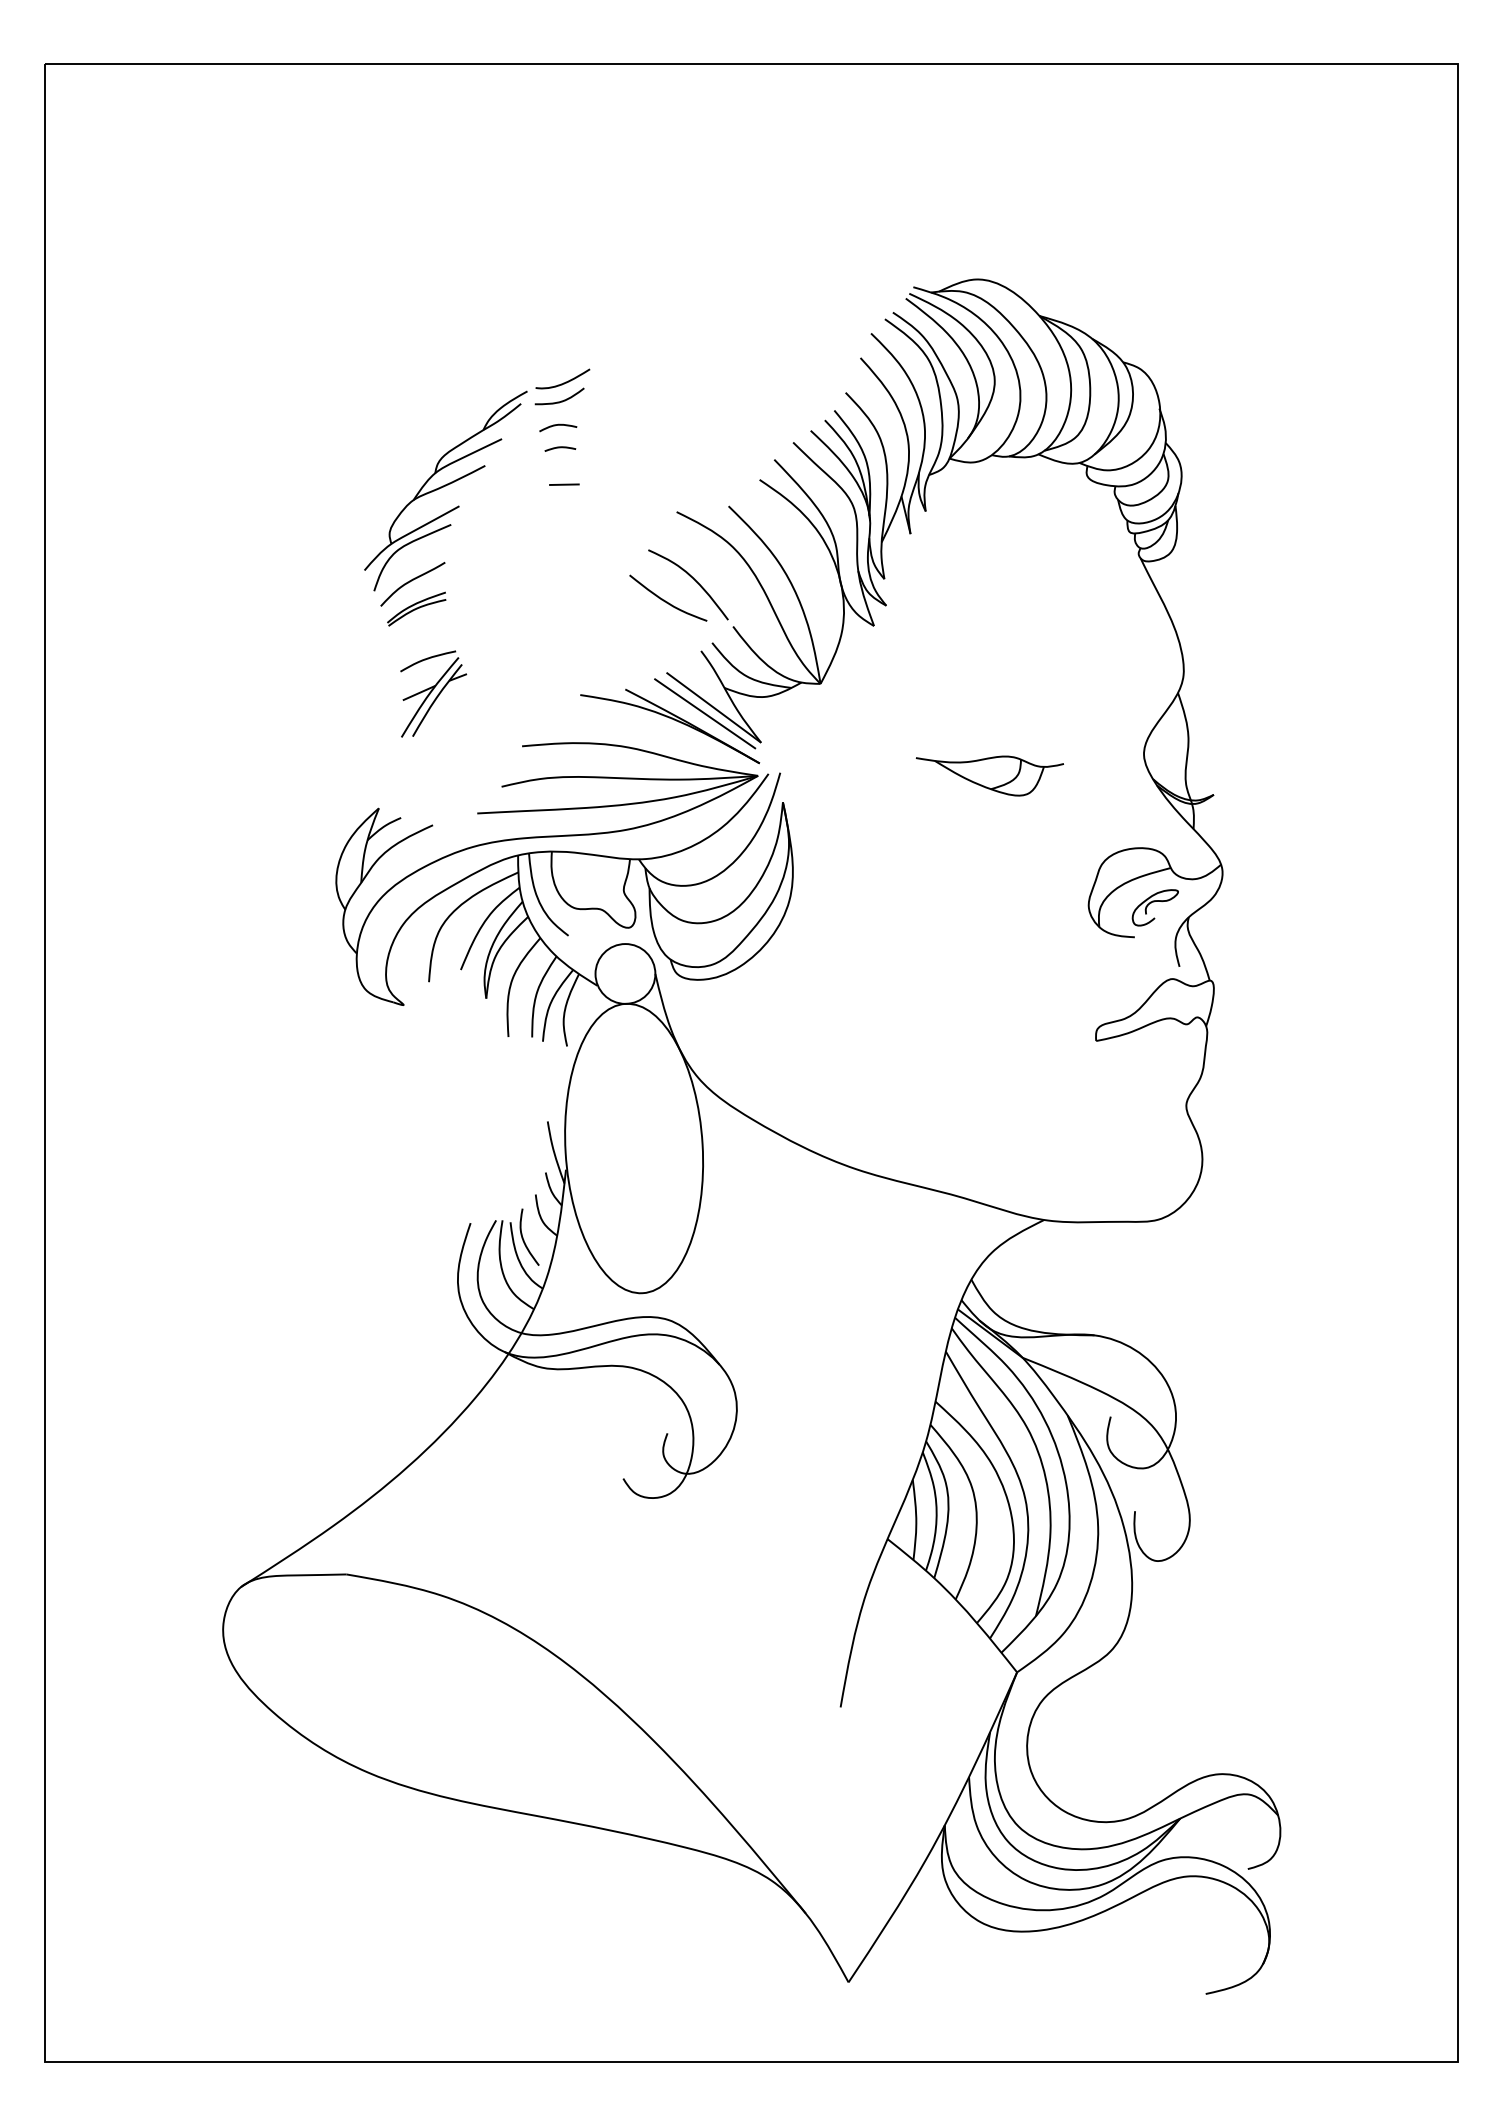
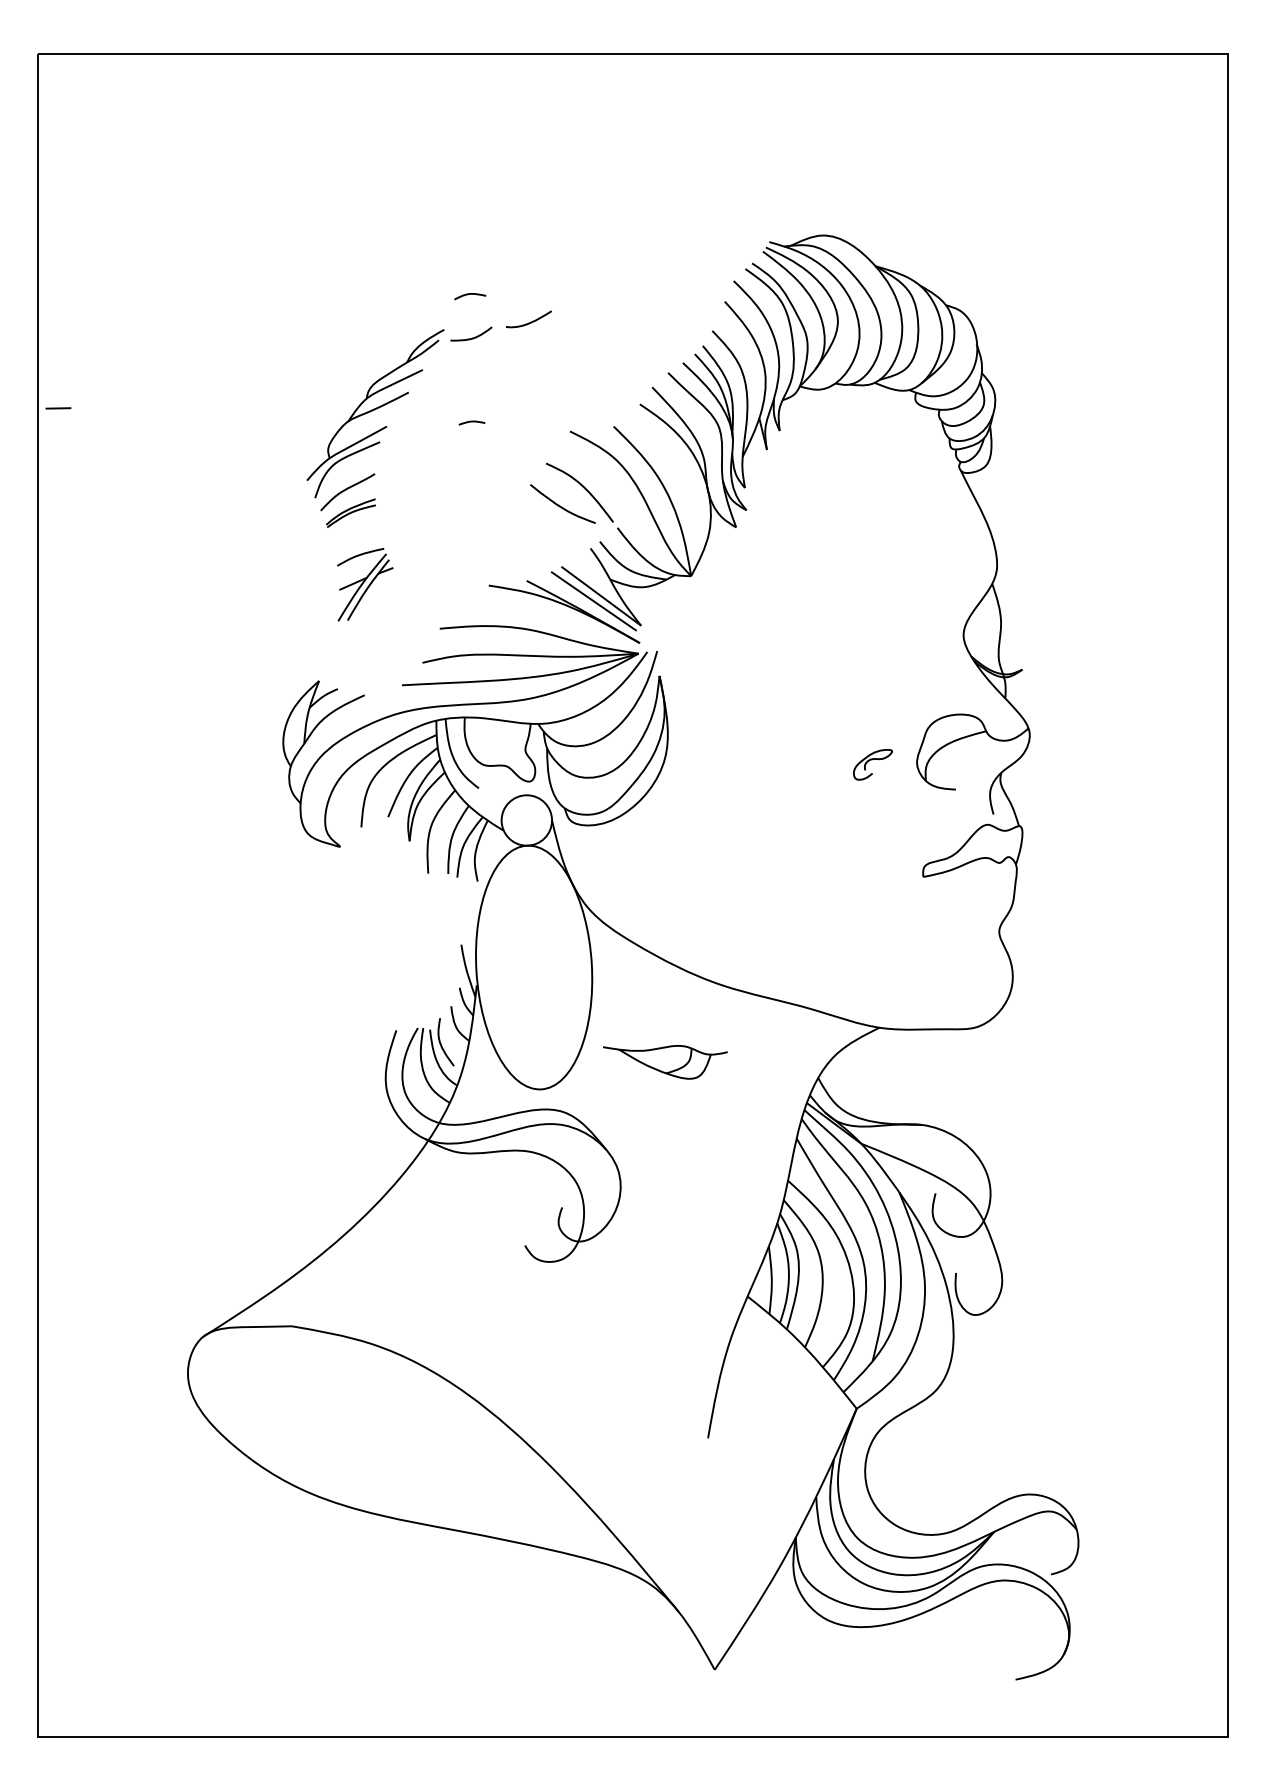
curve: (563, 382) -> (529, 322), moved
curve: (558, 425) -> (470, 294), moved
curve: (560, 448) -> (472, 422), moved
line: (564, 484) -> (58, 408), moved
part: (989, 775) -> (665, 1061), moved
curve: (1154, 902) -> (872, 760), moved

